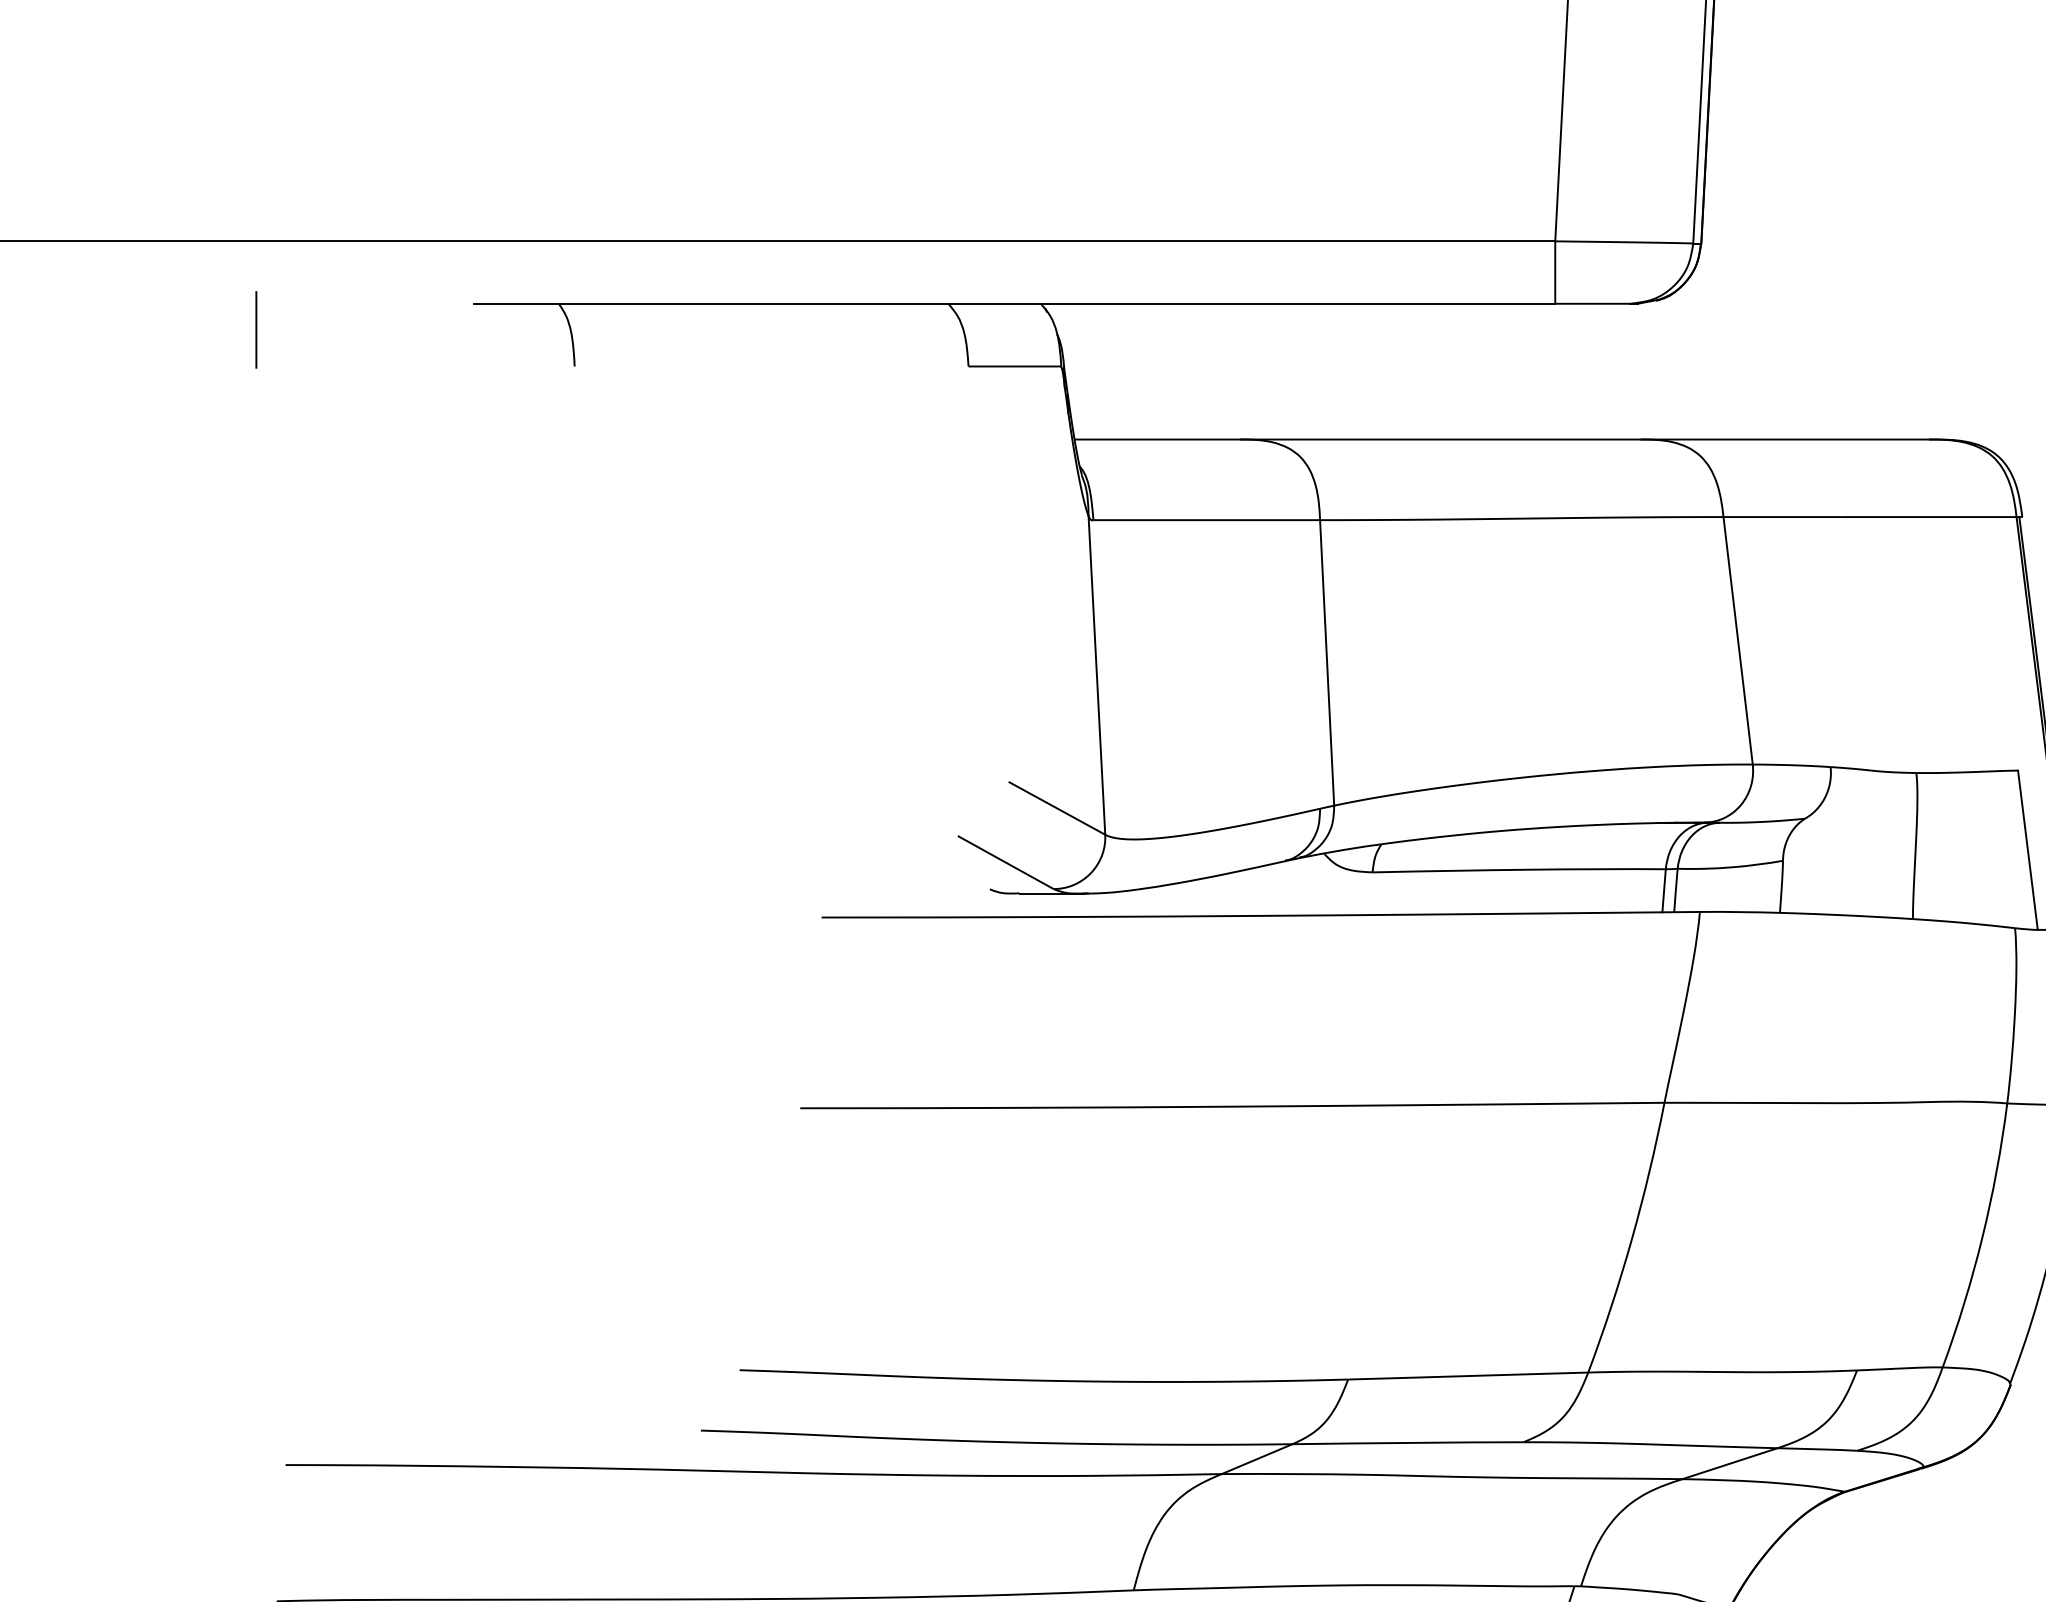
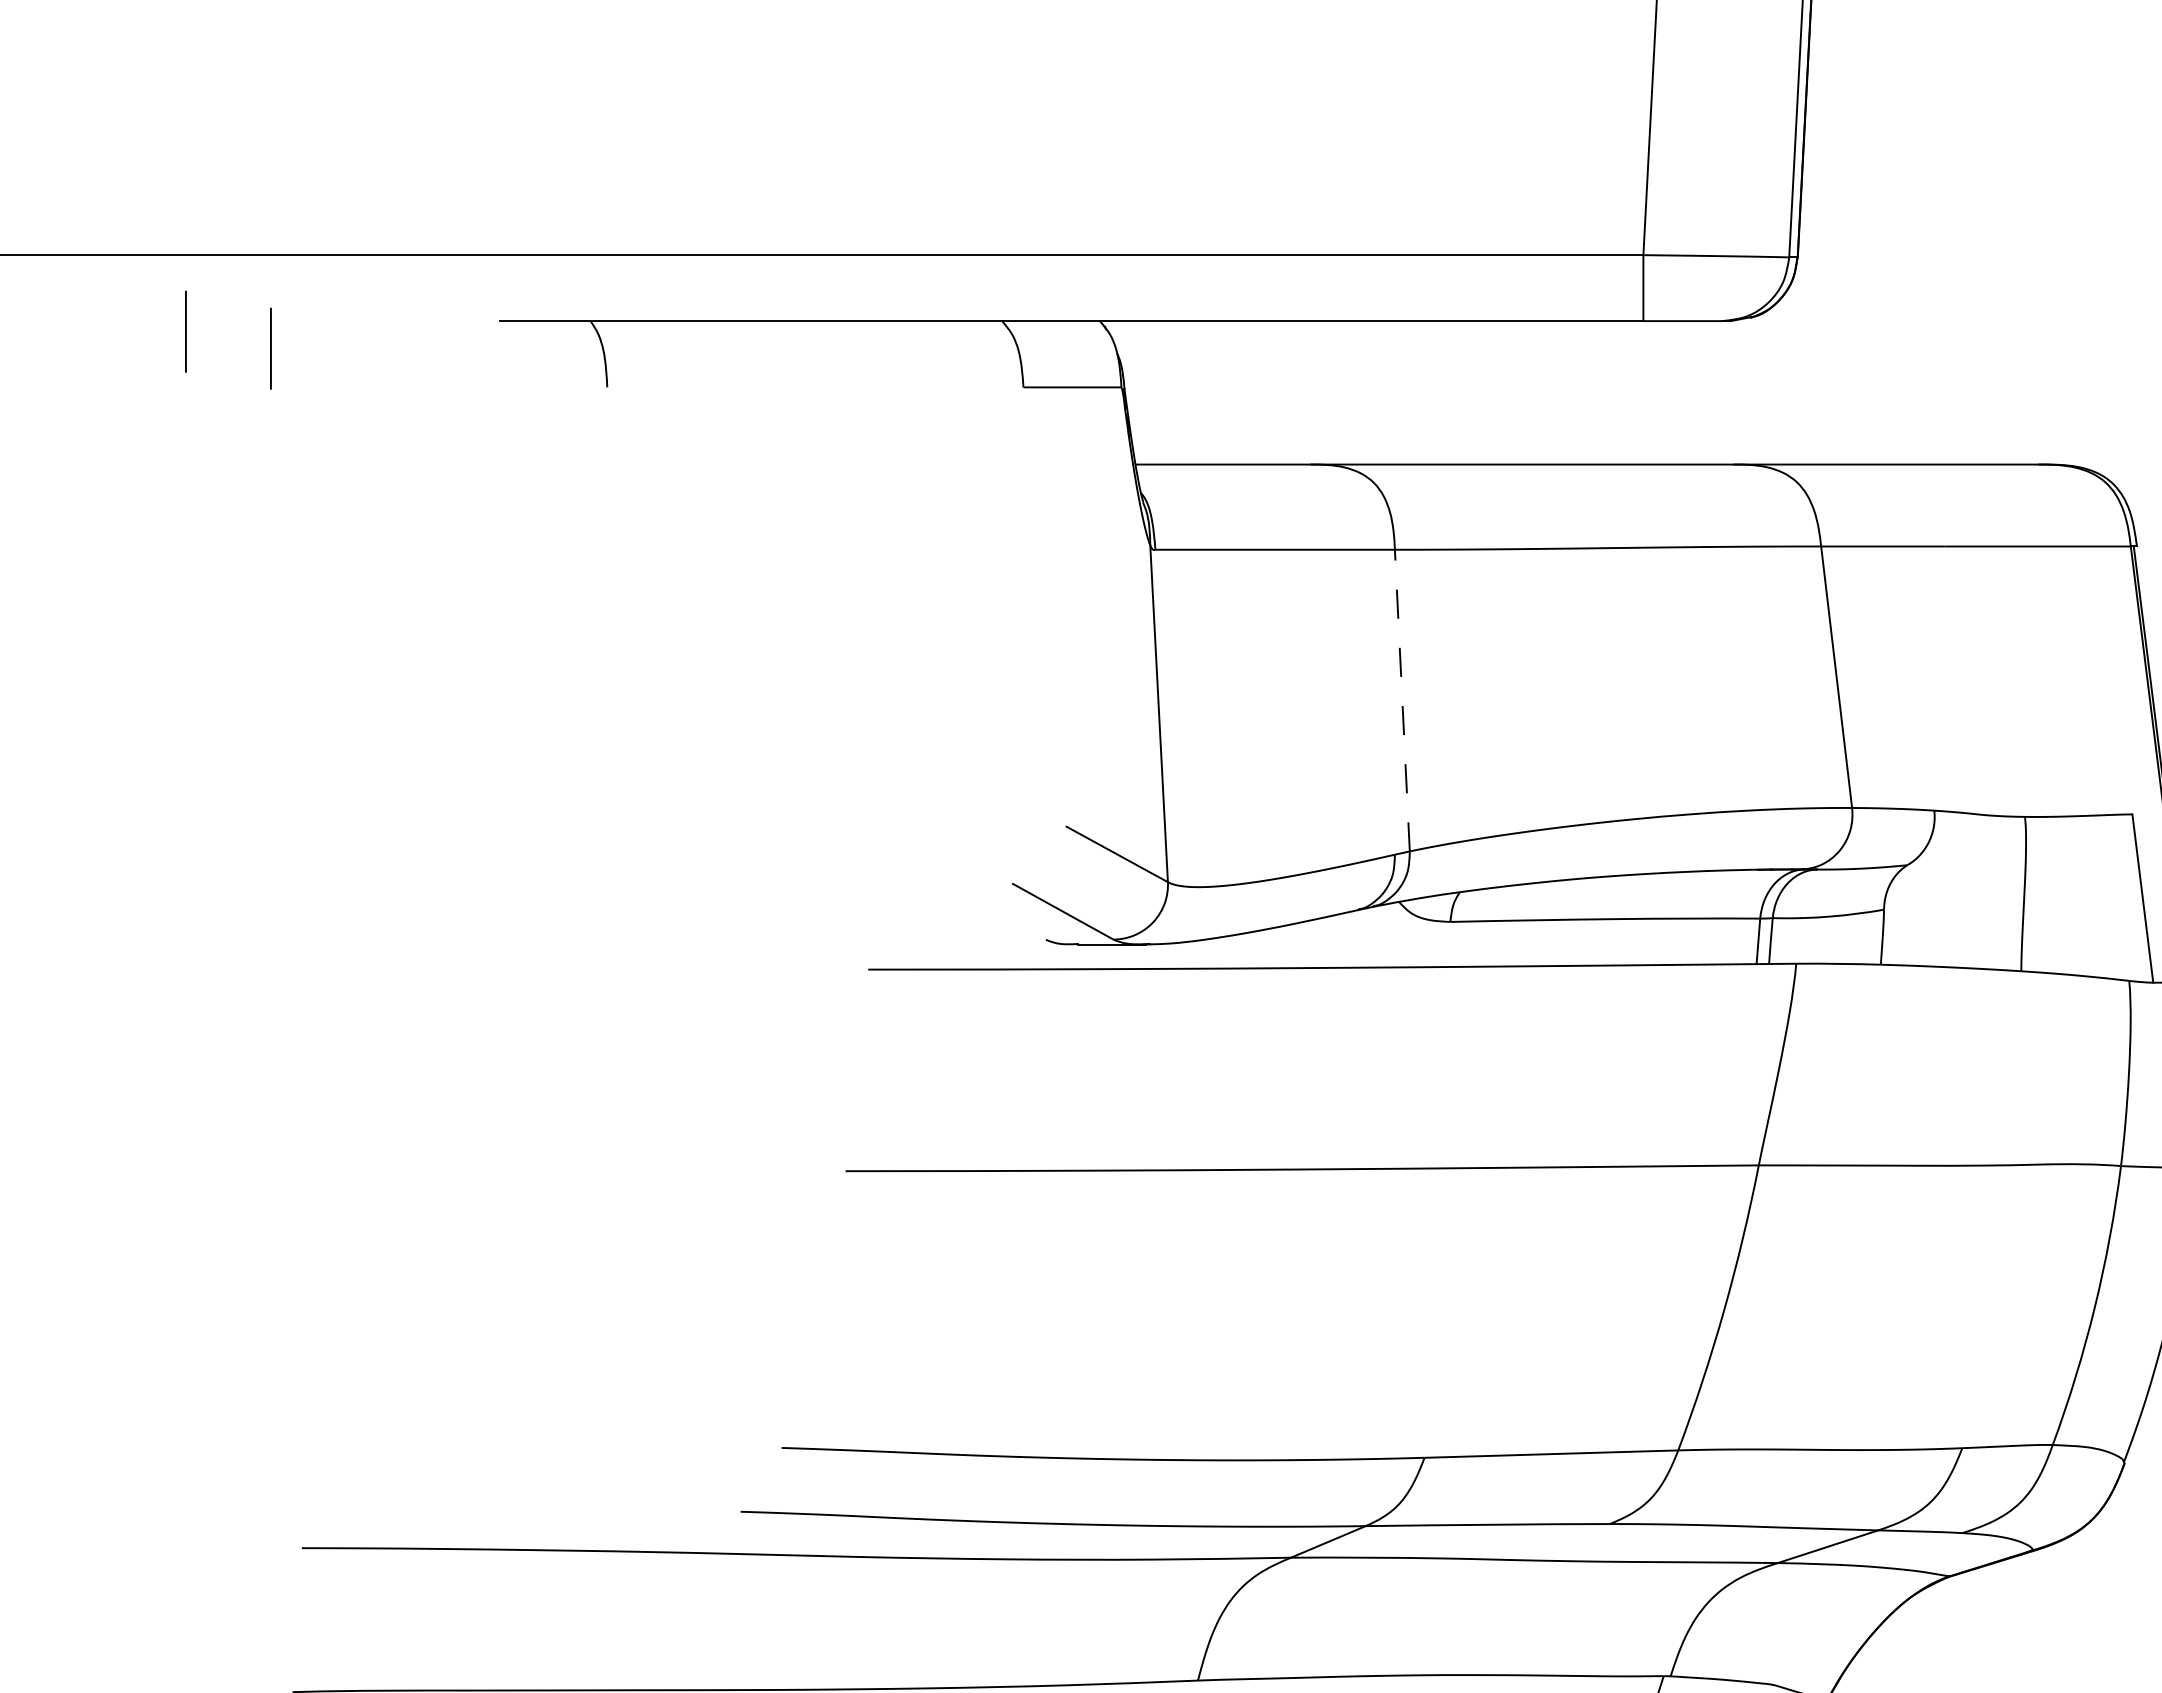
line: (175, 313) -> (185, 331), added
line: (1327, 662) -> (1402, 700), solid -> dashed

